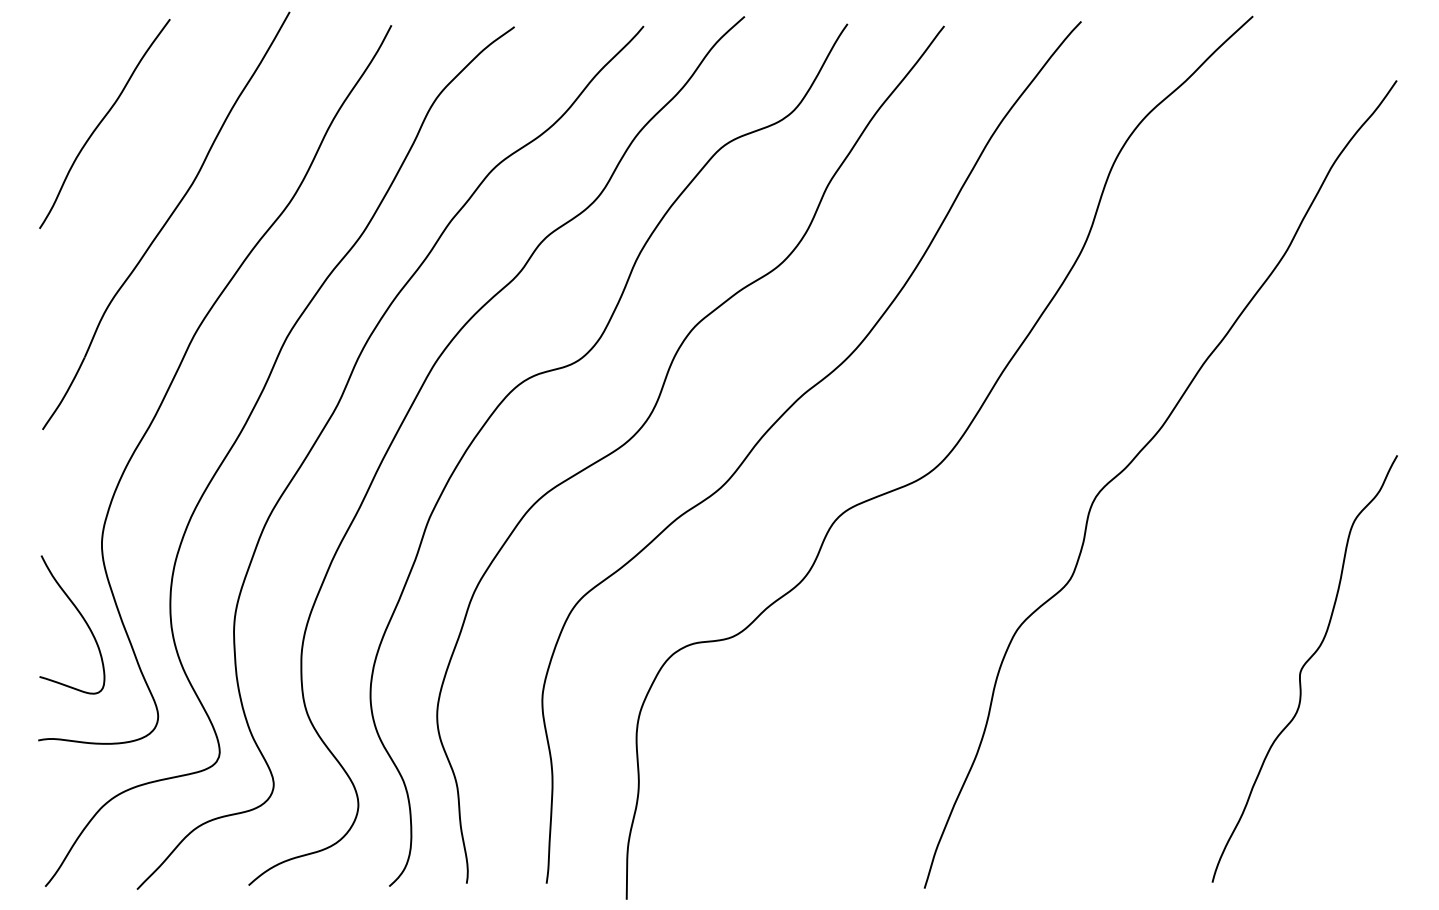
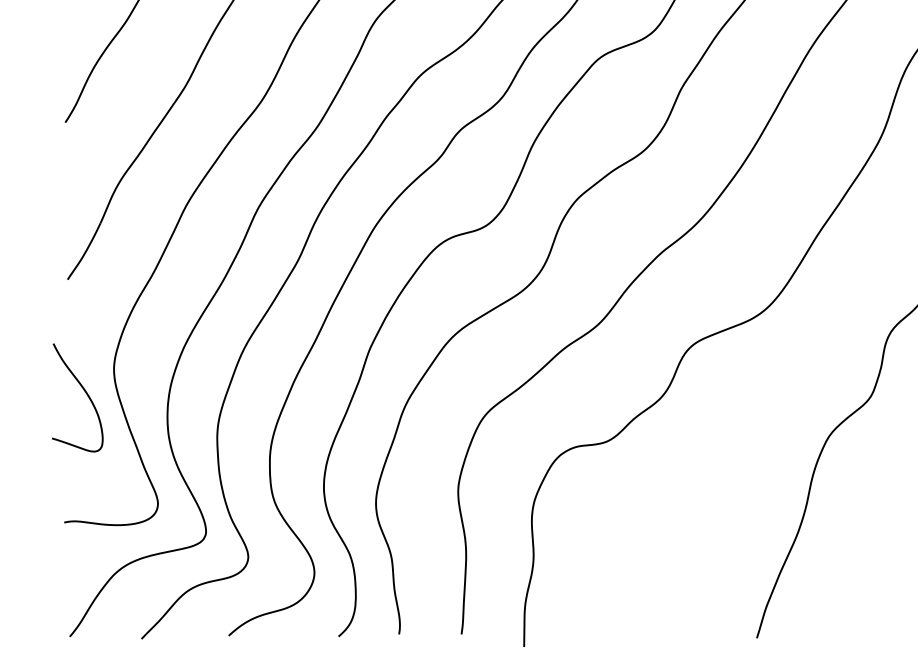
curve: (81, 617) -> (84, 392), moved

